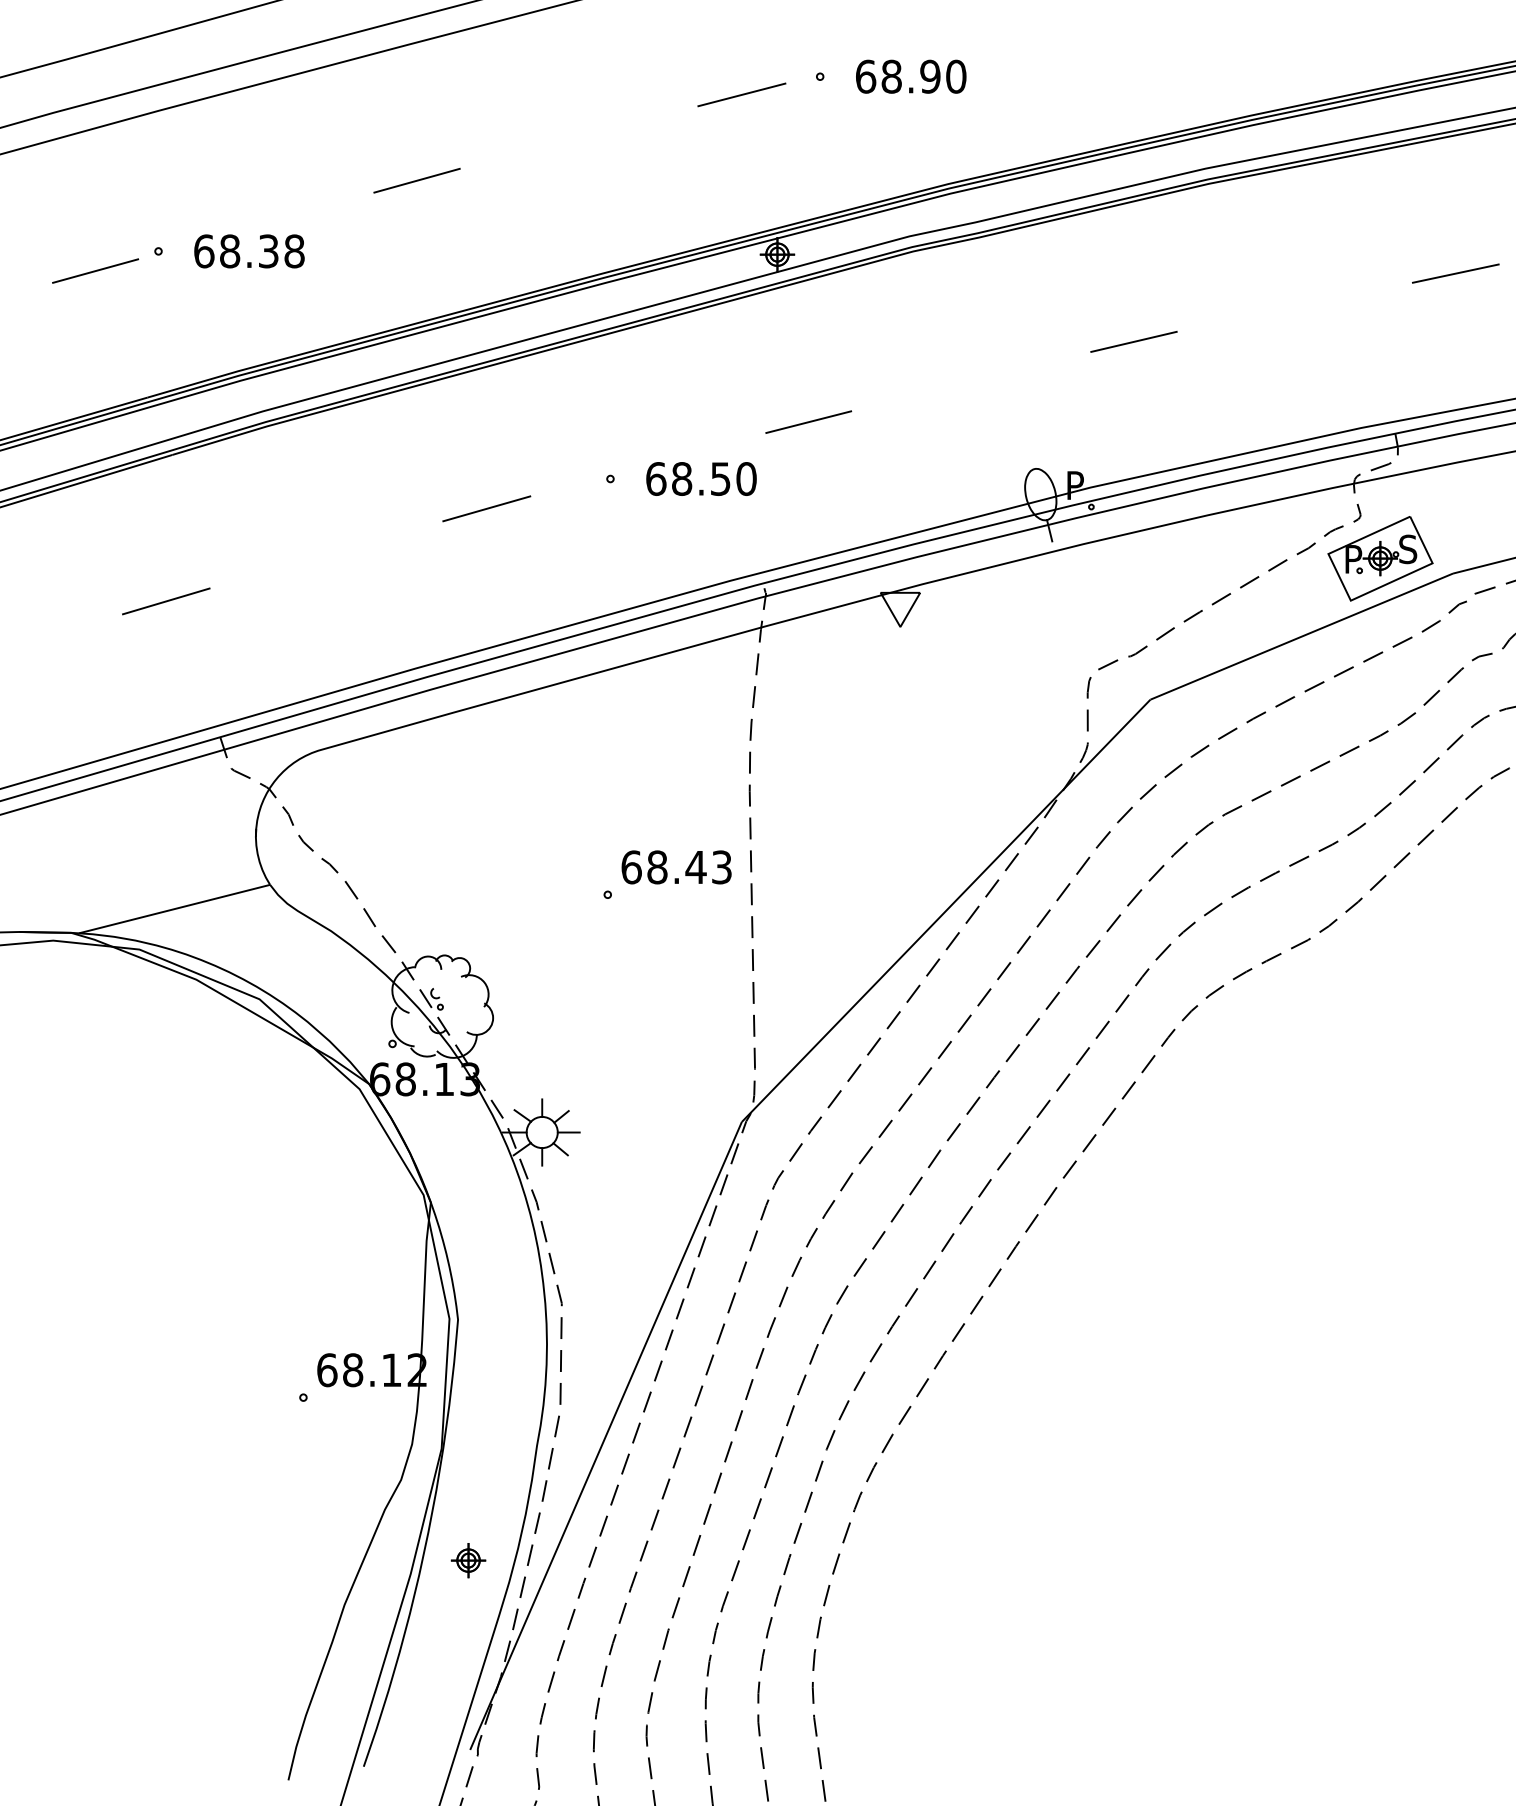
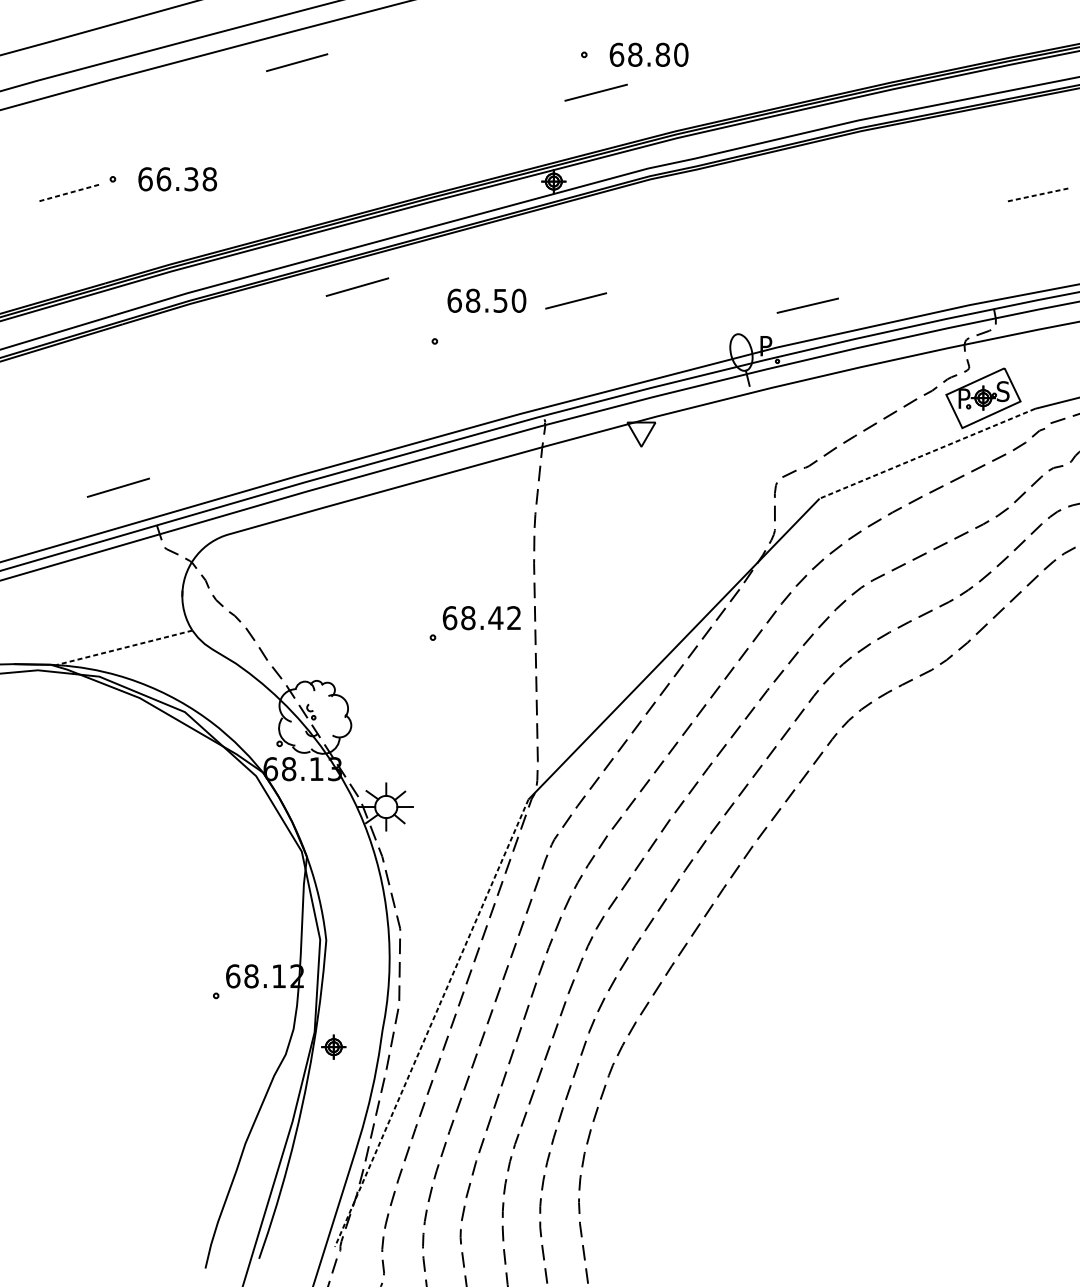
text: (930, 76) -> (662, 54), 68.90 -> 68.80
line: (741, 94) -> (595, 92), moved
line: (416, 180) -> (296, 62), moved
text: (230, 251) -> (164, 179), 68.38 -> 66.38
line: (95, 271) -> (68, 193), solid -> dashed
line: (1455, 273) -> (1036, 195), solid -> dashed
line: (1133, 341) -> (807, 305), moved
text: (701, 478) -> (486, 300), moved
line: (486, 508) -> (357, 286), moved
line: (166, 601) -> (118, 487), moved
line: (1301, 636) -> (927, 453), solid -> dashed
text: (721, 867) -> (513, 618), 68.43 -> 68.42
line: (174, 909) -> (124, 648), solid -> dashed
line: (605, 1436) -> (431, 1023), solid -> dashed
part: (468, 1560) -> (333, 1047), moved

